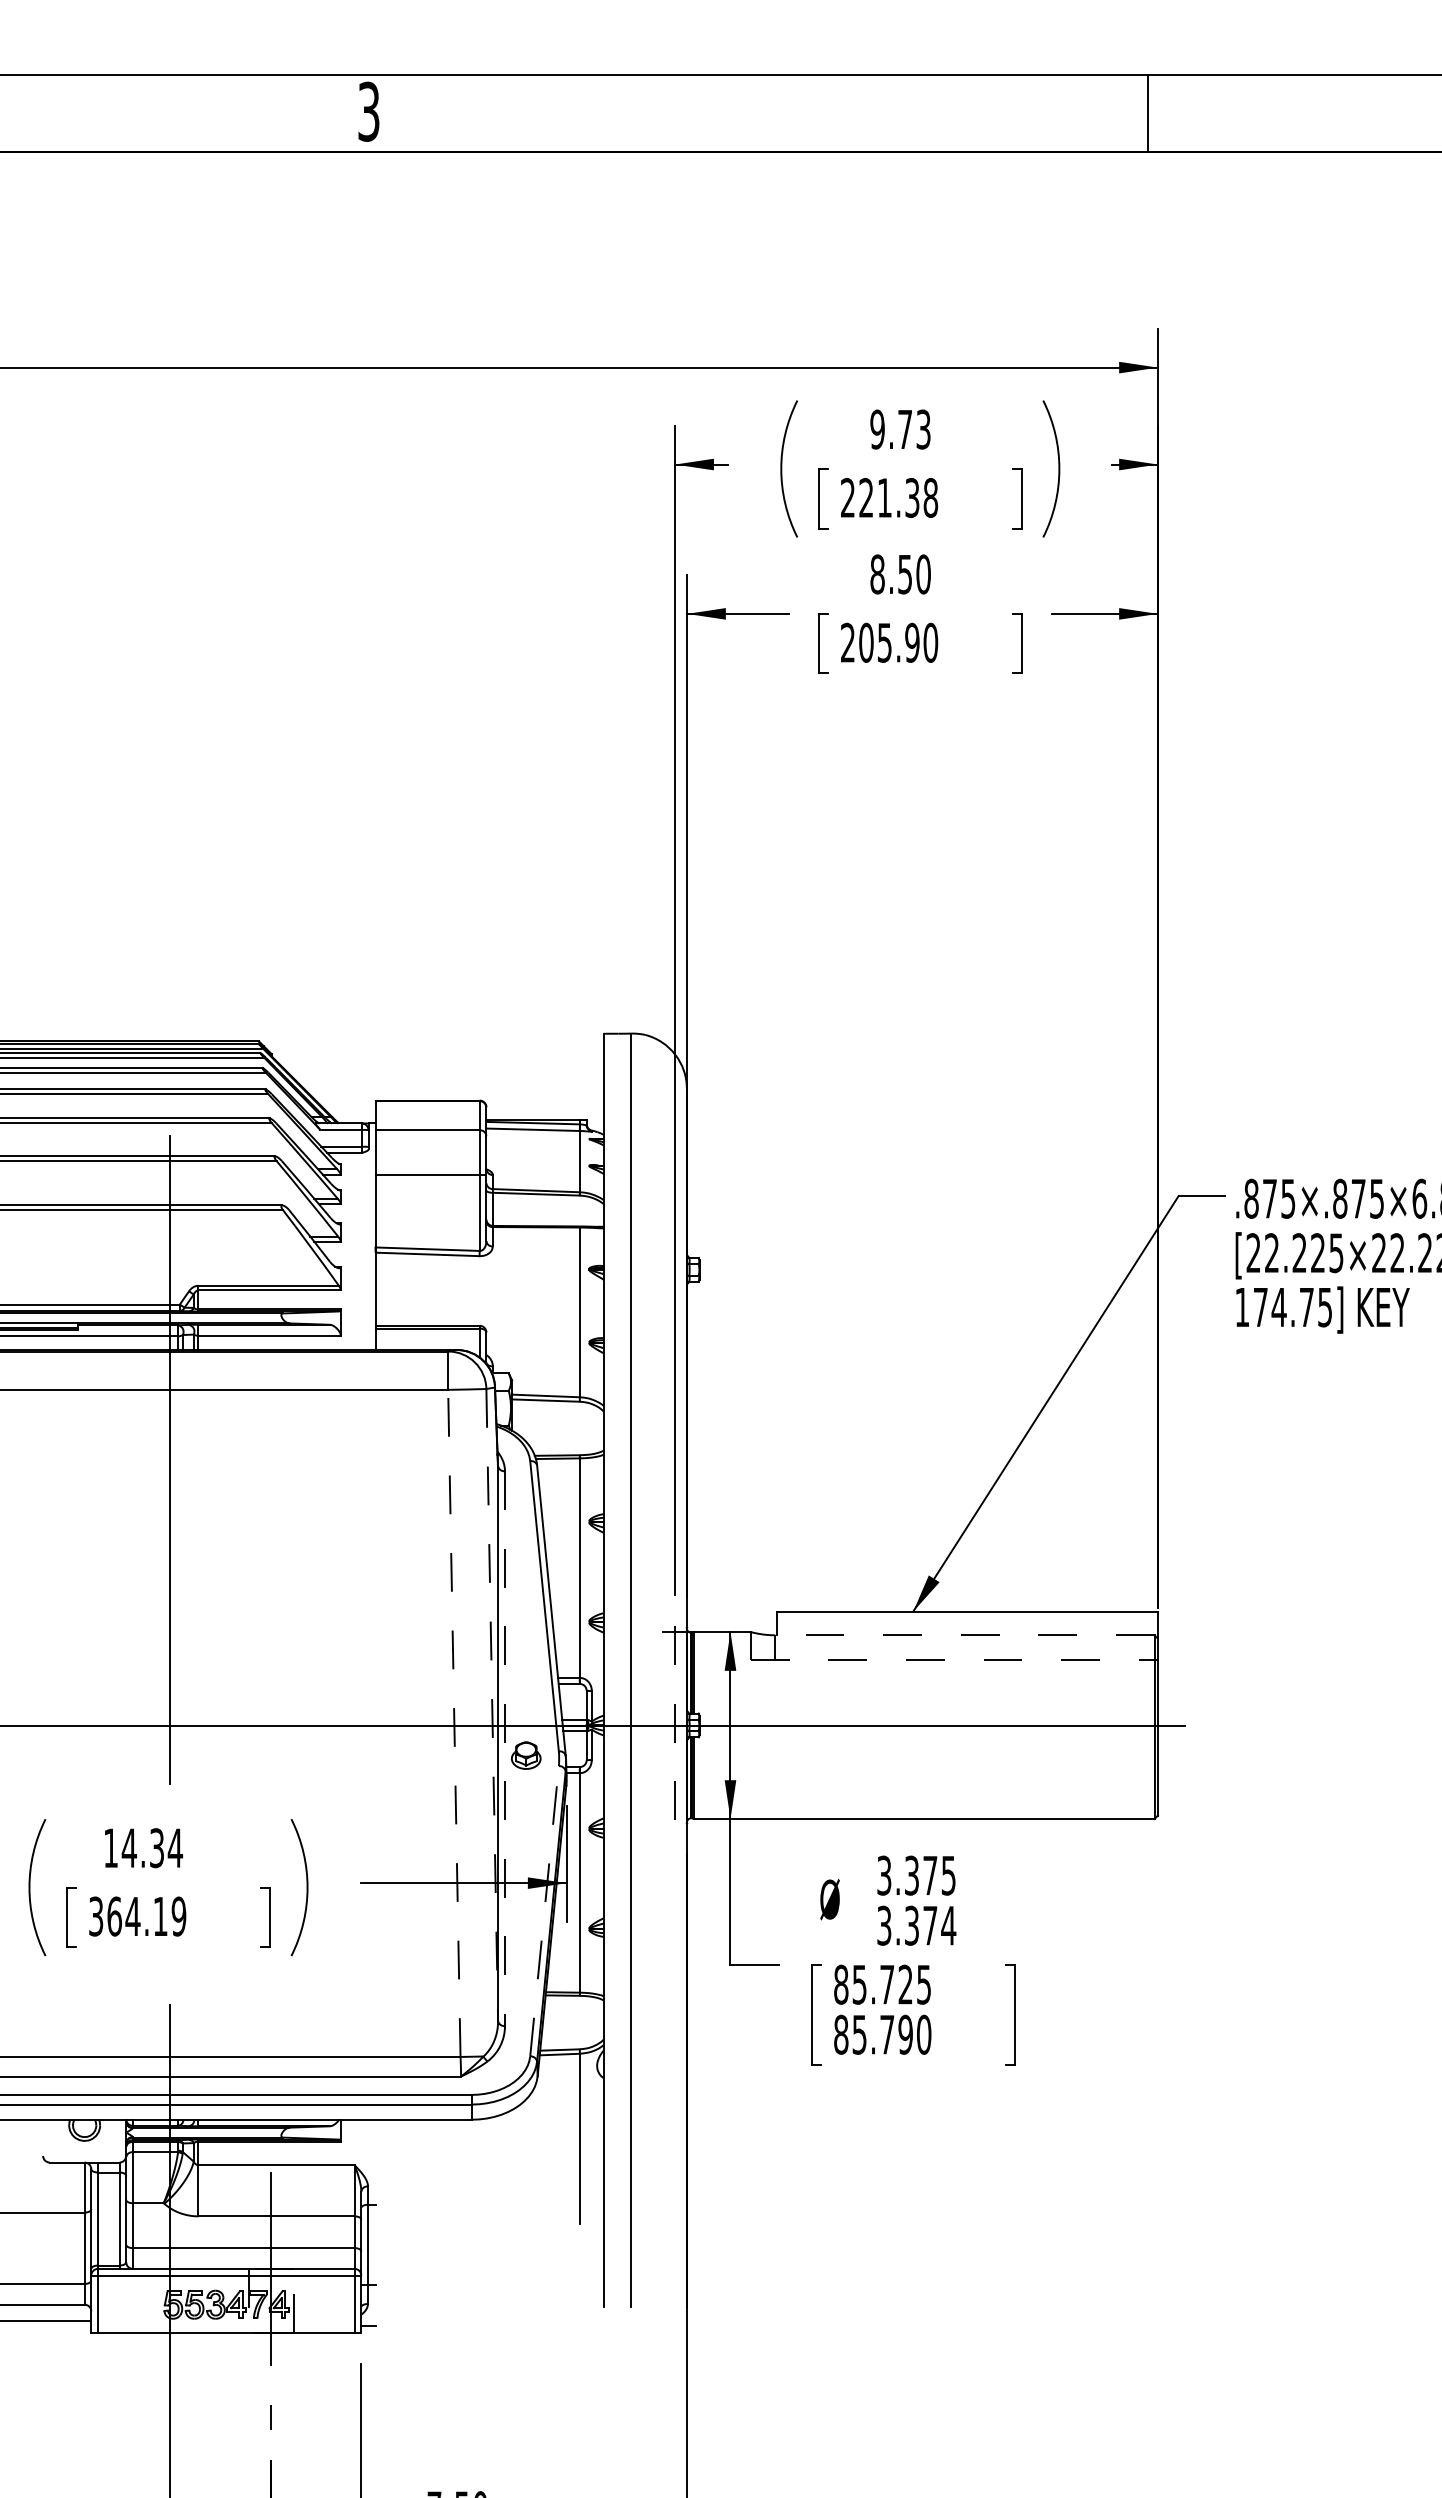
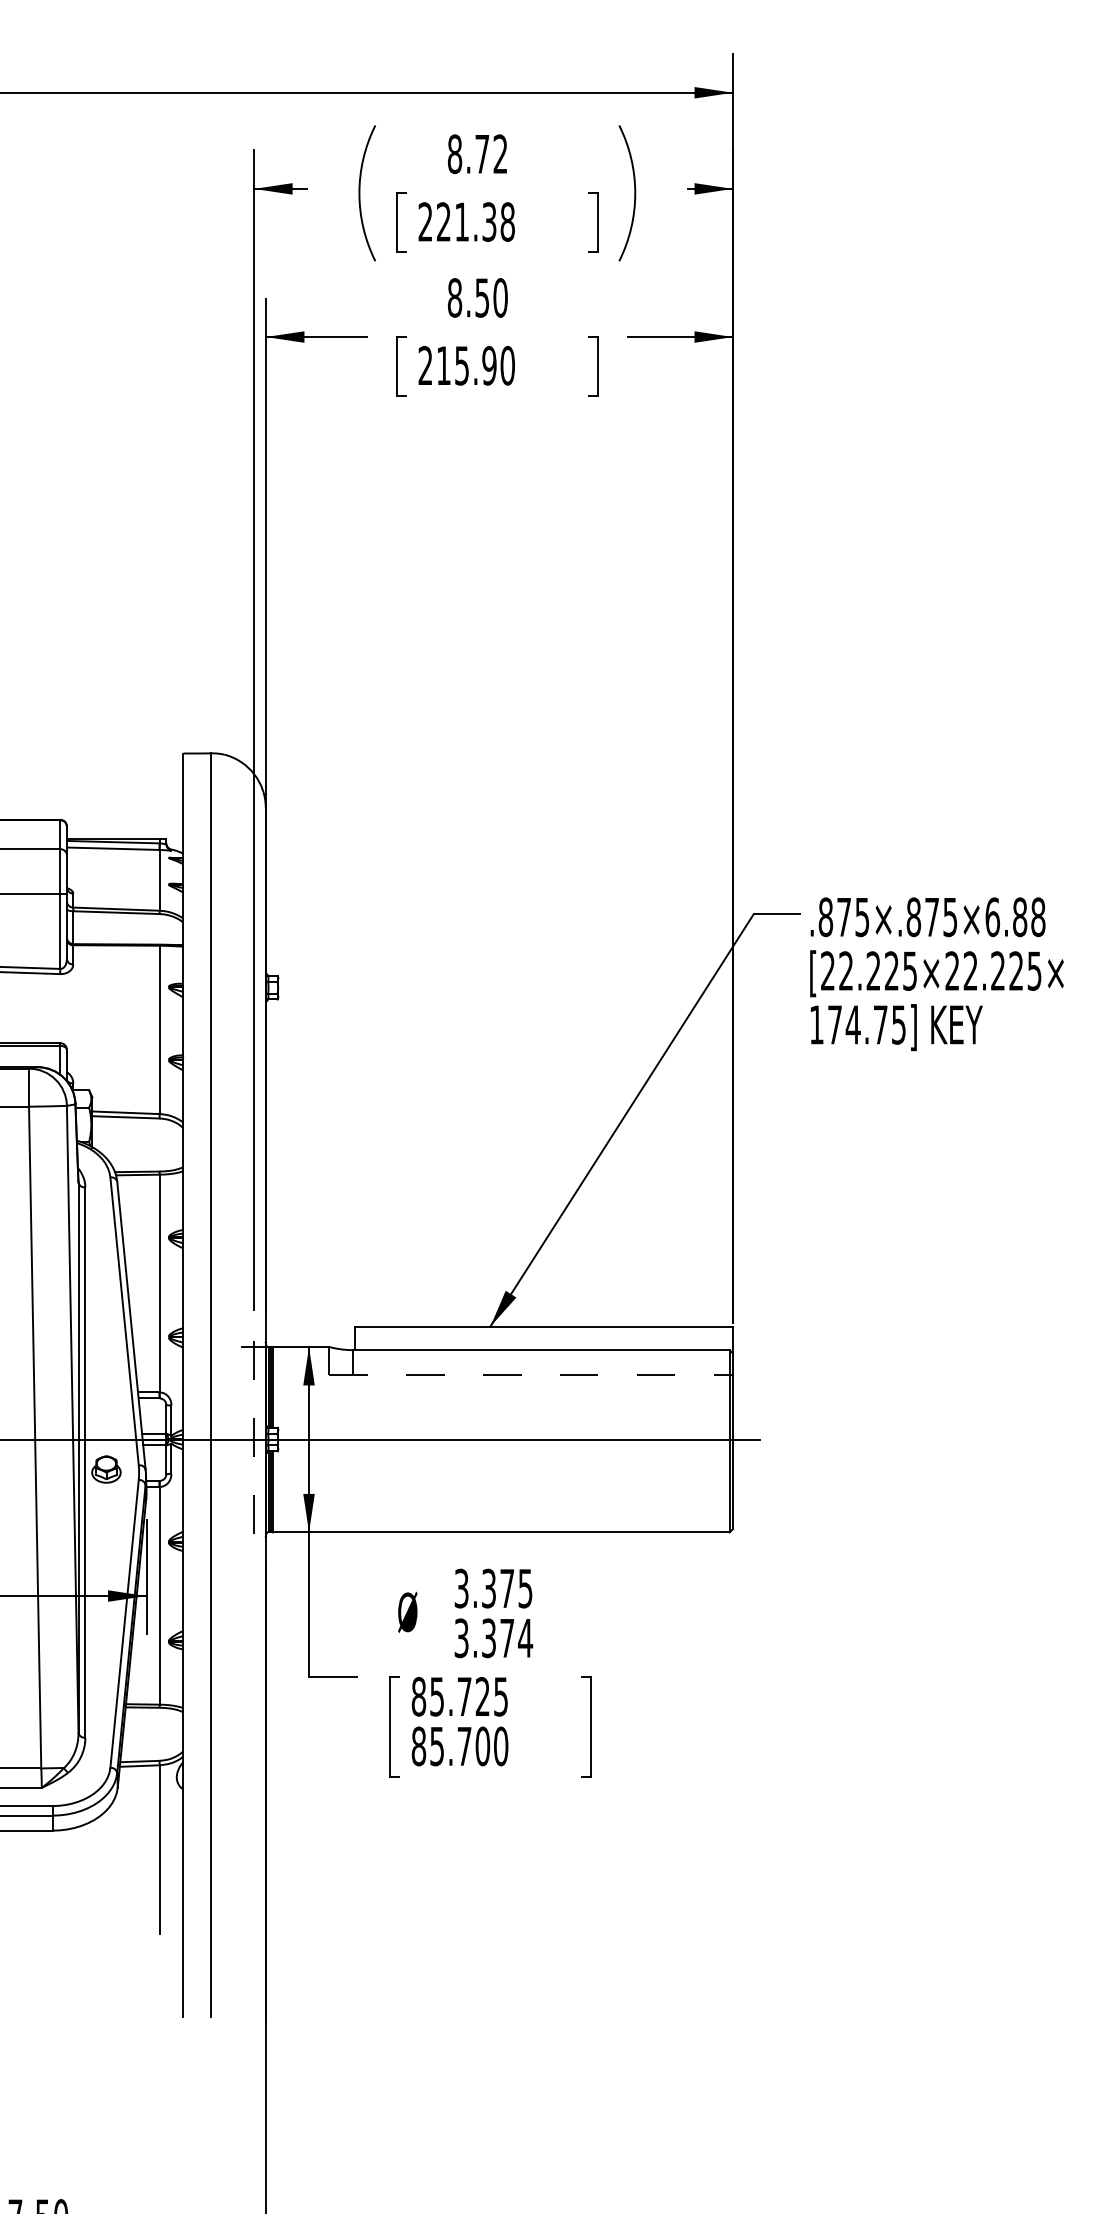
text: (900, 429) -> (477, 154), 9.73 -> 8.72
text: (866, 642) -> (443, 365), 205.90 -> 215.90
line: (964, 1635) -> (541, 1350), dashed -> solid
line: (492, 1705) -> (72, 1419), dashed -> solid
line: (454, 1723) -> (35, 1437), dashed -> solid
line: (505, 1749) -> (85, 1463), dashed -> solid
line: (544, 1911) -> (124, 1624), dashed -> solid
text: (905, 2034) -> (482, 1746), 85.790 -> 85.700

